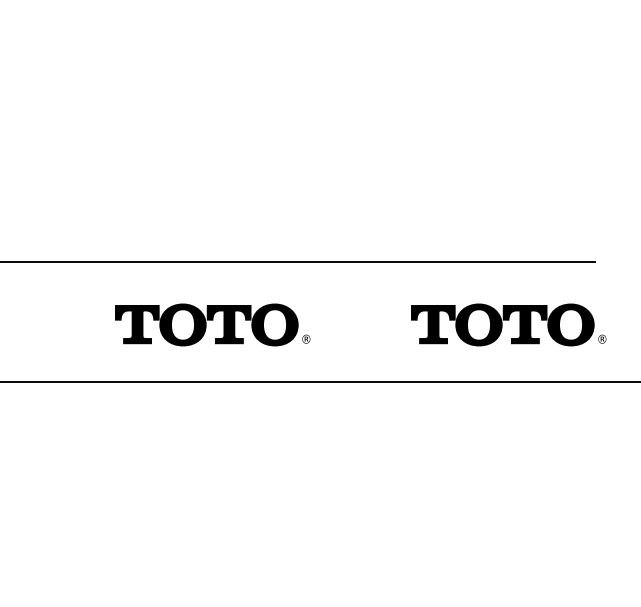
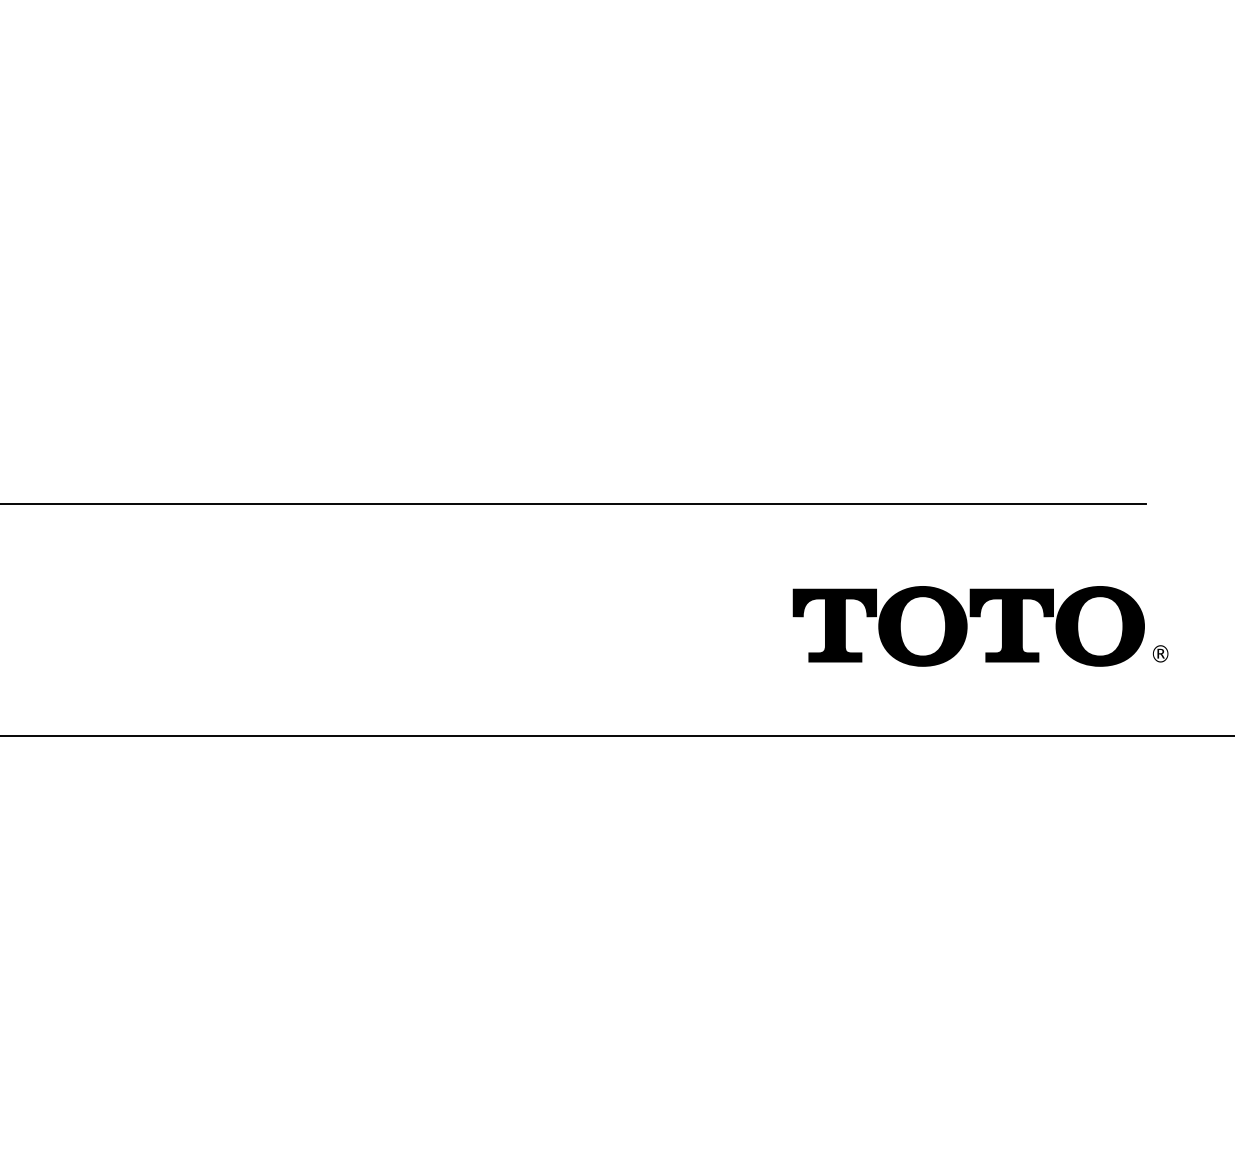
part: (212, 324) -> (409, 625), removed

